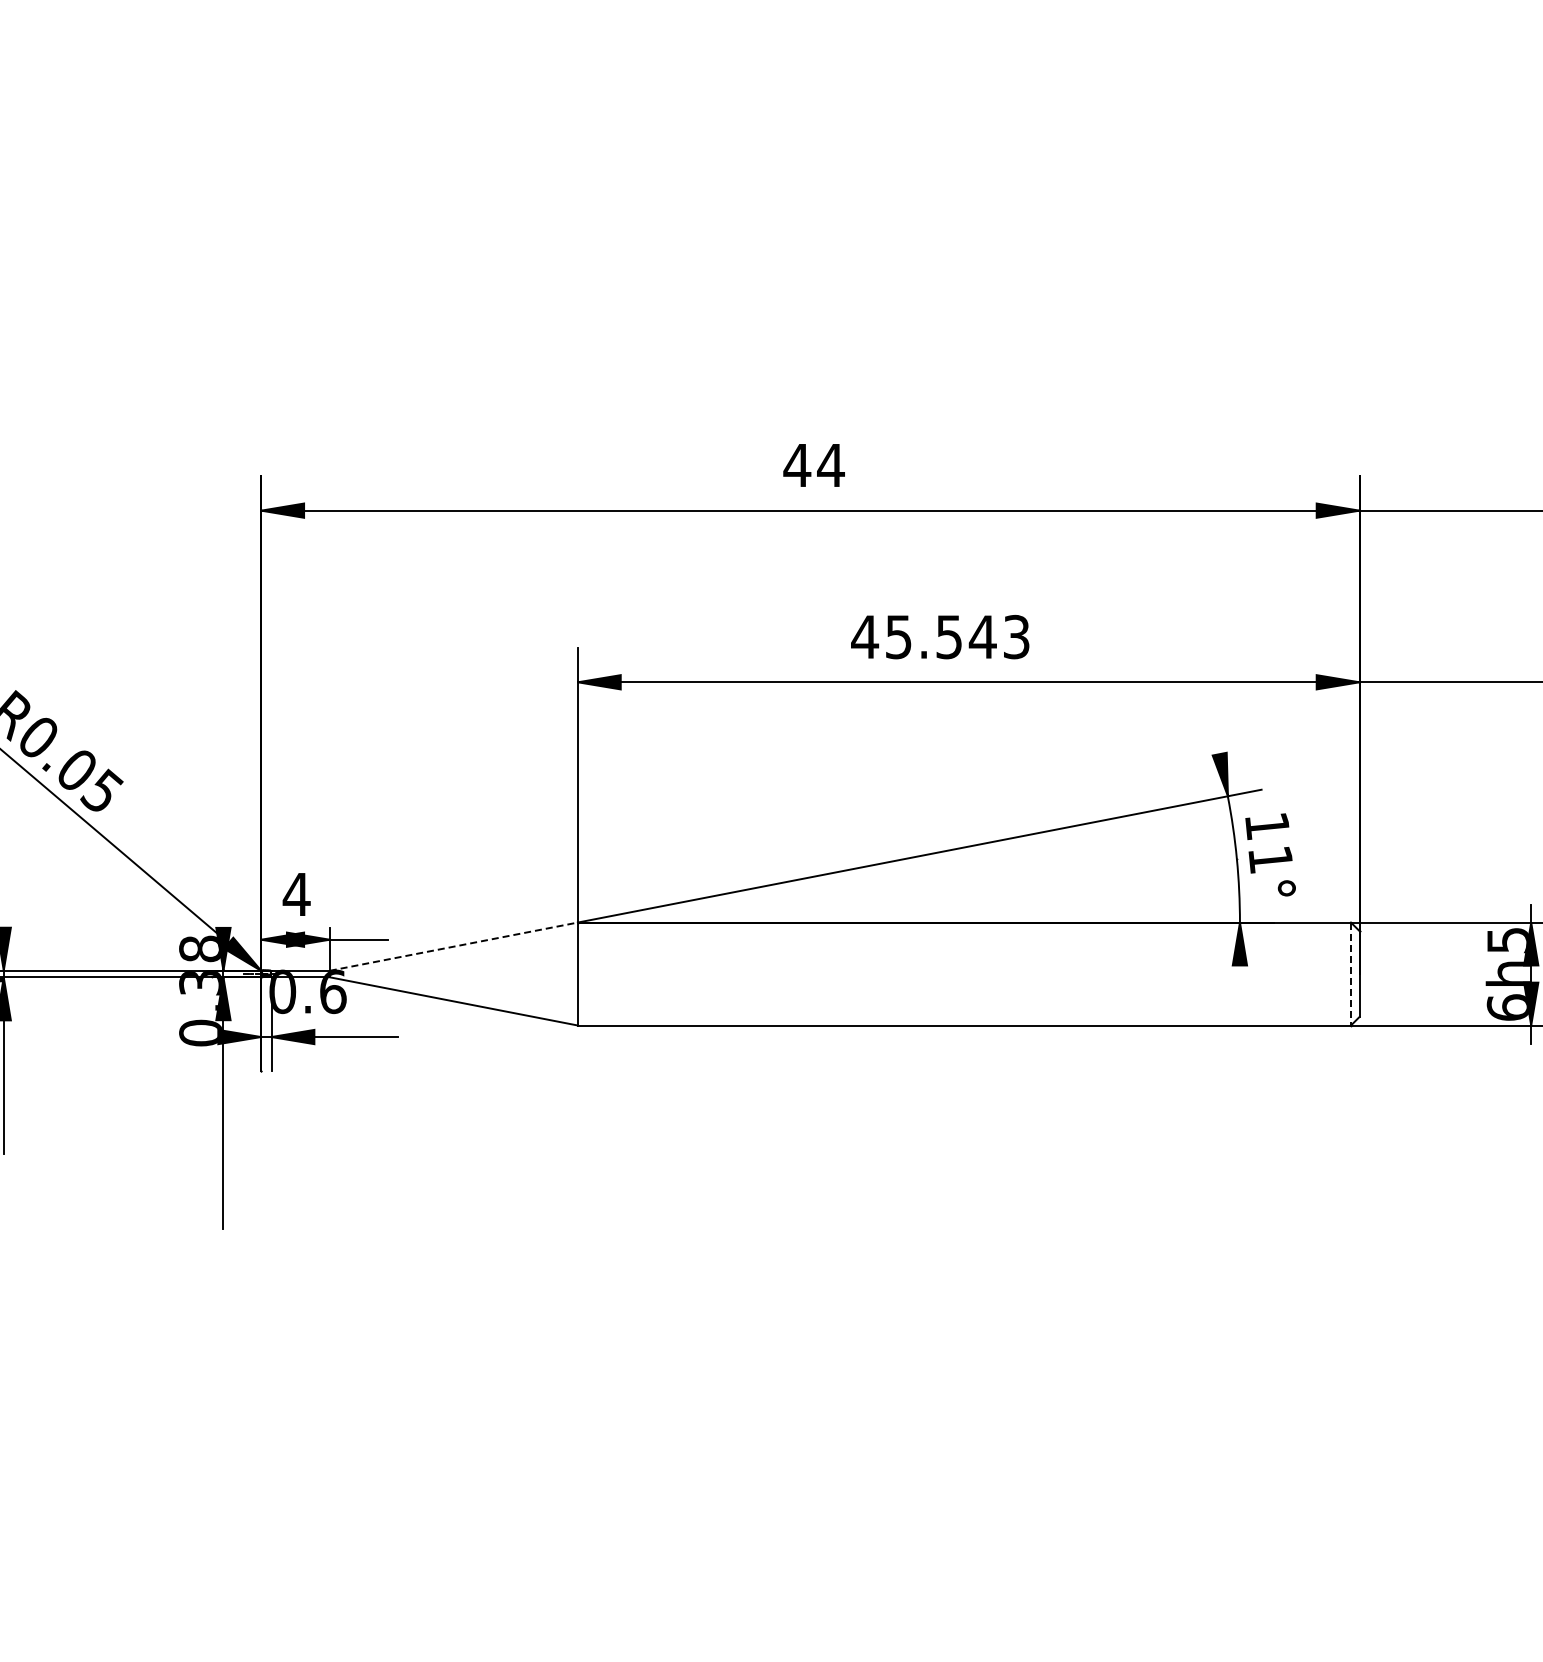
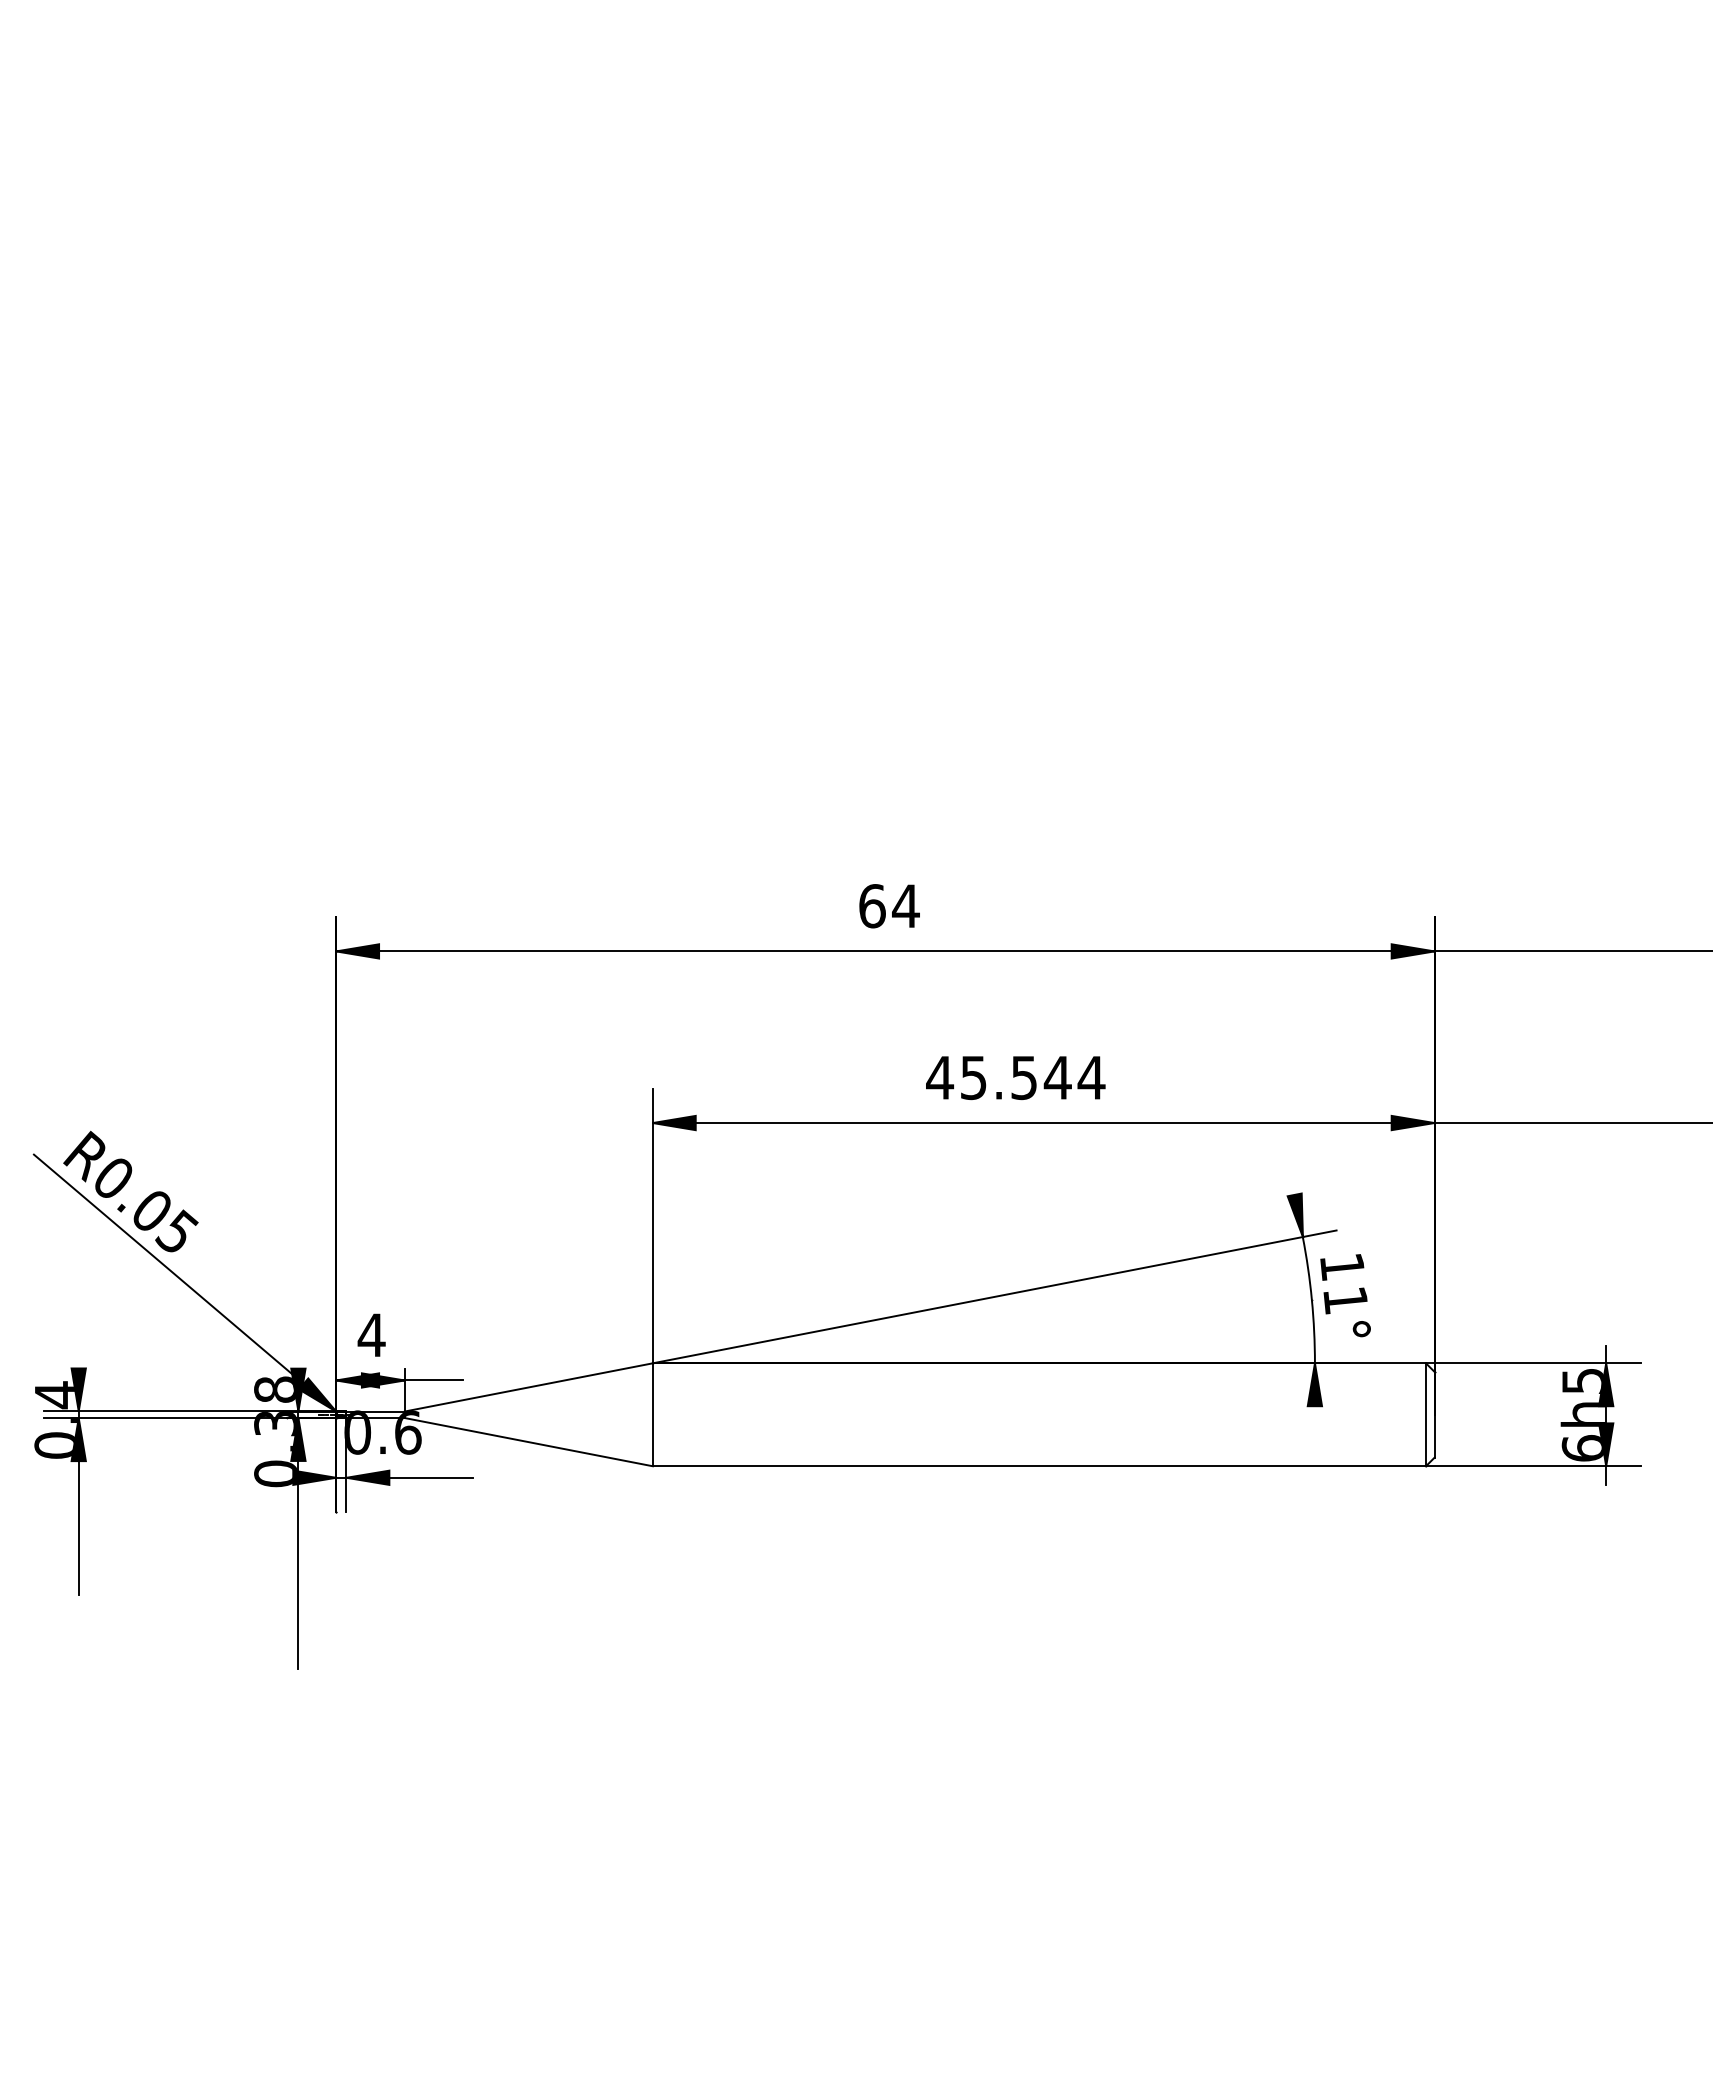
text: (797, 465) -> (872, 906), 44 -> 64
text: (1016, 636) -> (1091, 1077), 45.543 -> 45.544
line: (454, 946) -> (529, 1387), dashed -> solid
line: (1350, 974) -> (1425, 1415), dashed -> solid

